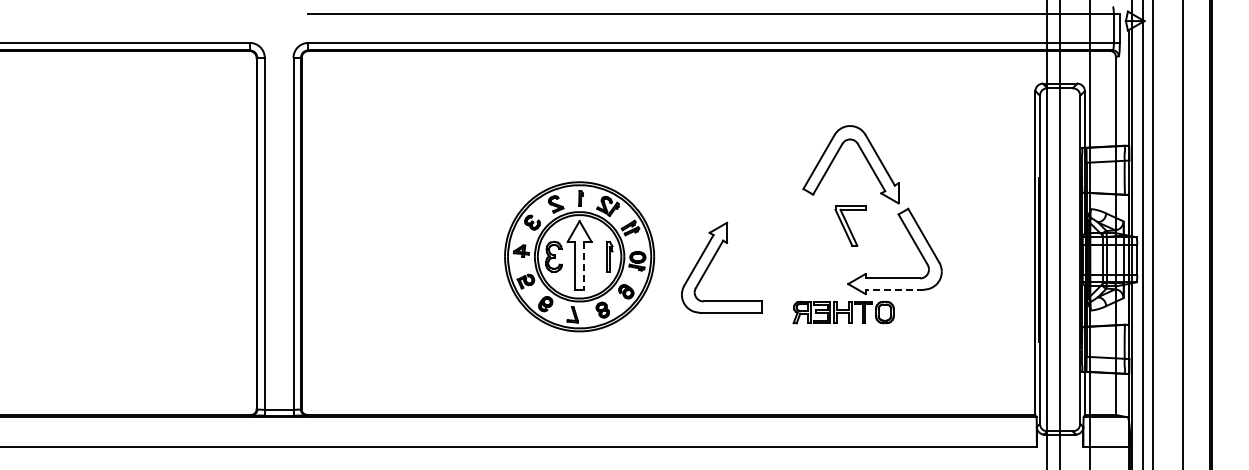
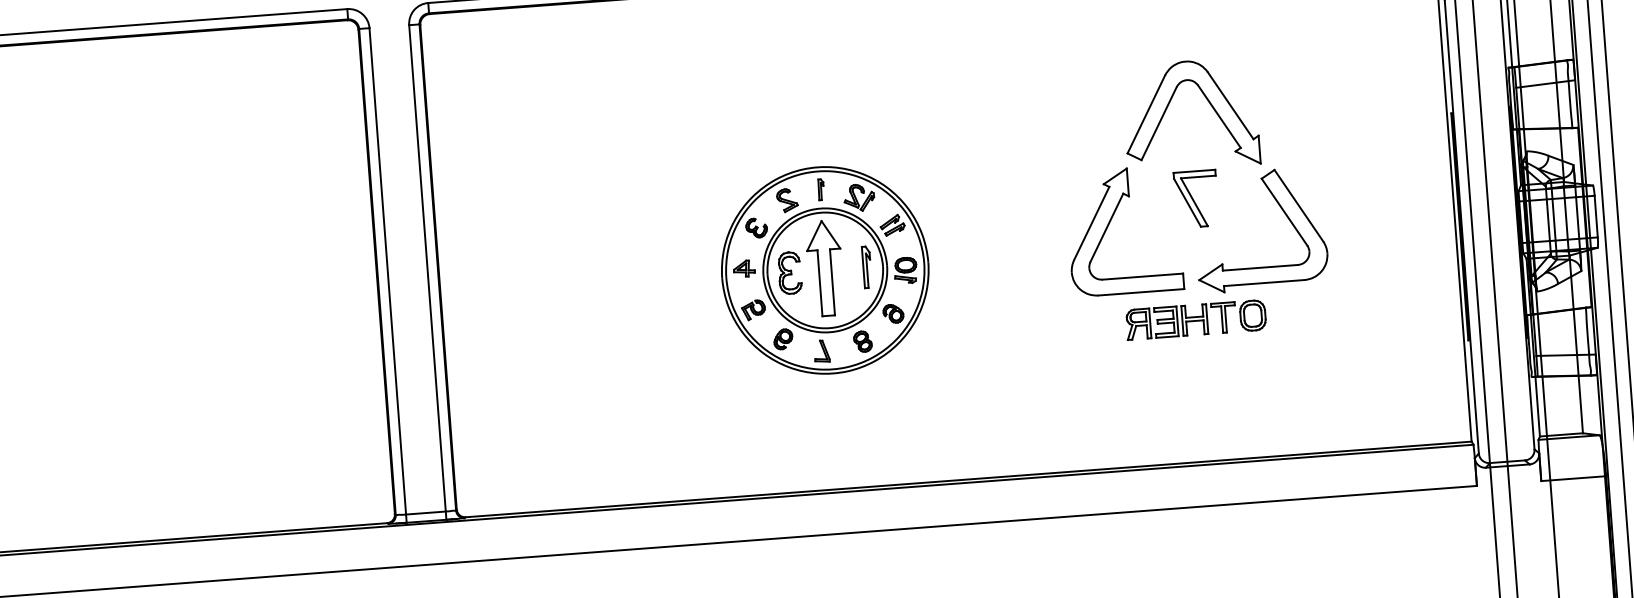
part: (711, 263) -> (1109, 226), moved
line: (584, 265) -> (832, 281), dashed -> solid
line: (894, 289) -> (1263, 282), dashed -> solid

